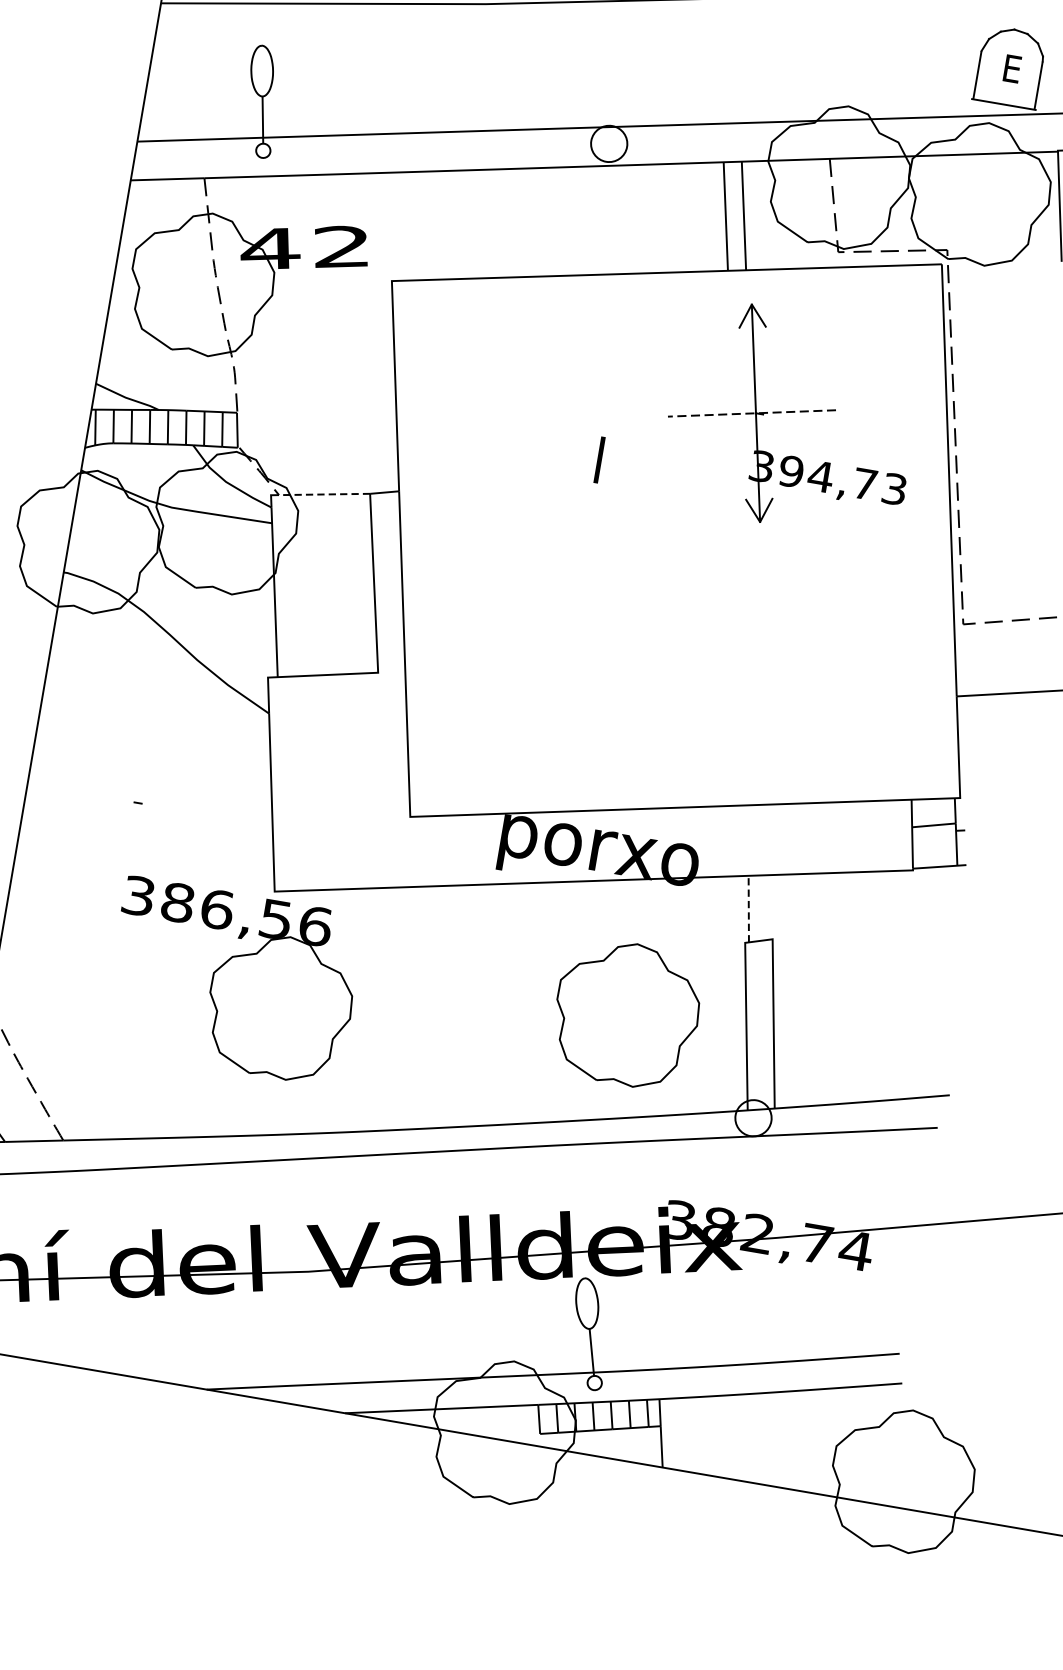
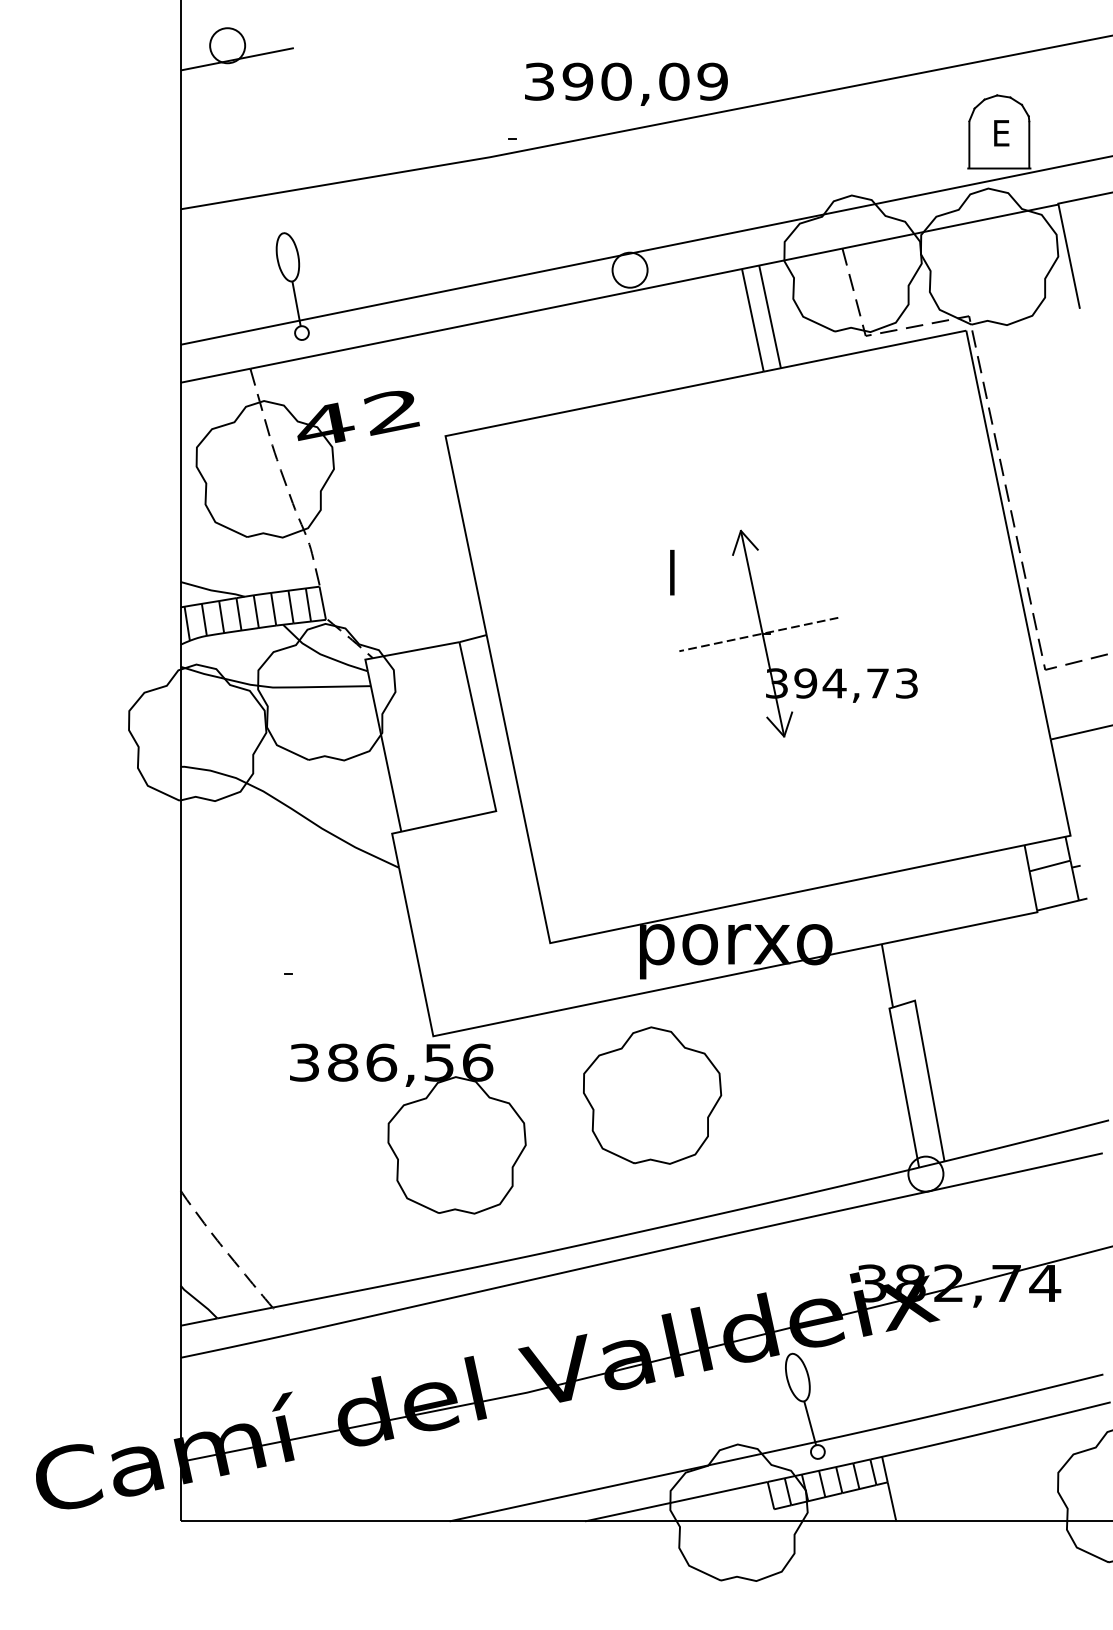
part: (792, 419) -> (798, 633), moved
line: (324, 494) -> (416, 650), dashed -> solid
line: (748, 908) -> (887, 975), dashed -> solid
part: (626, 1014) -> (652, 1095), moved

